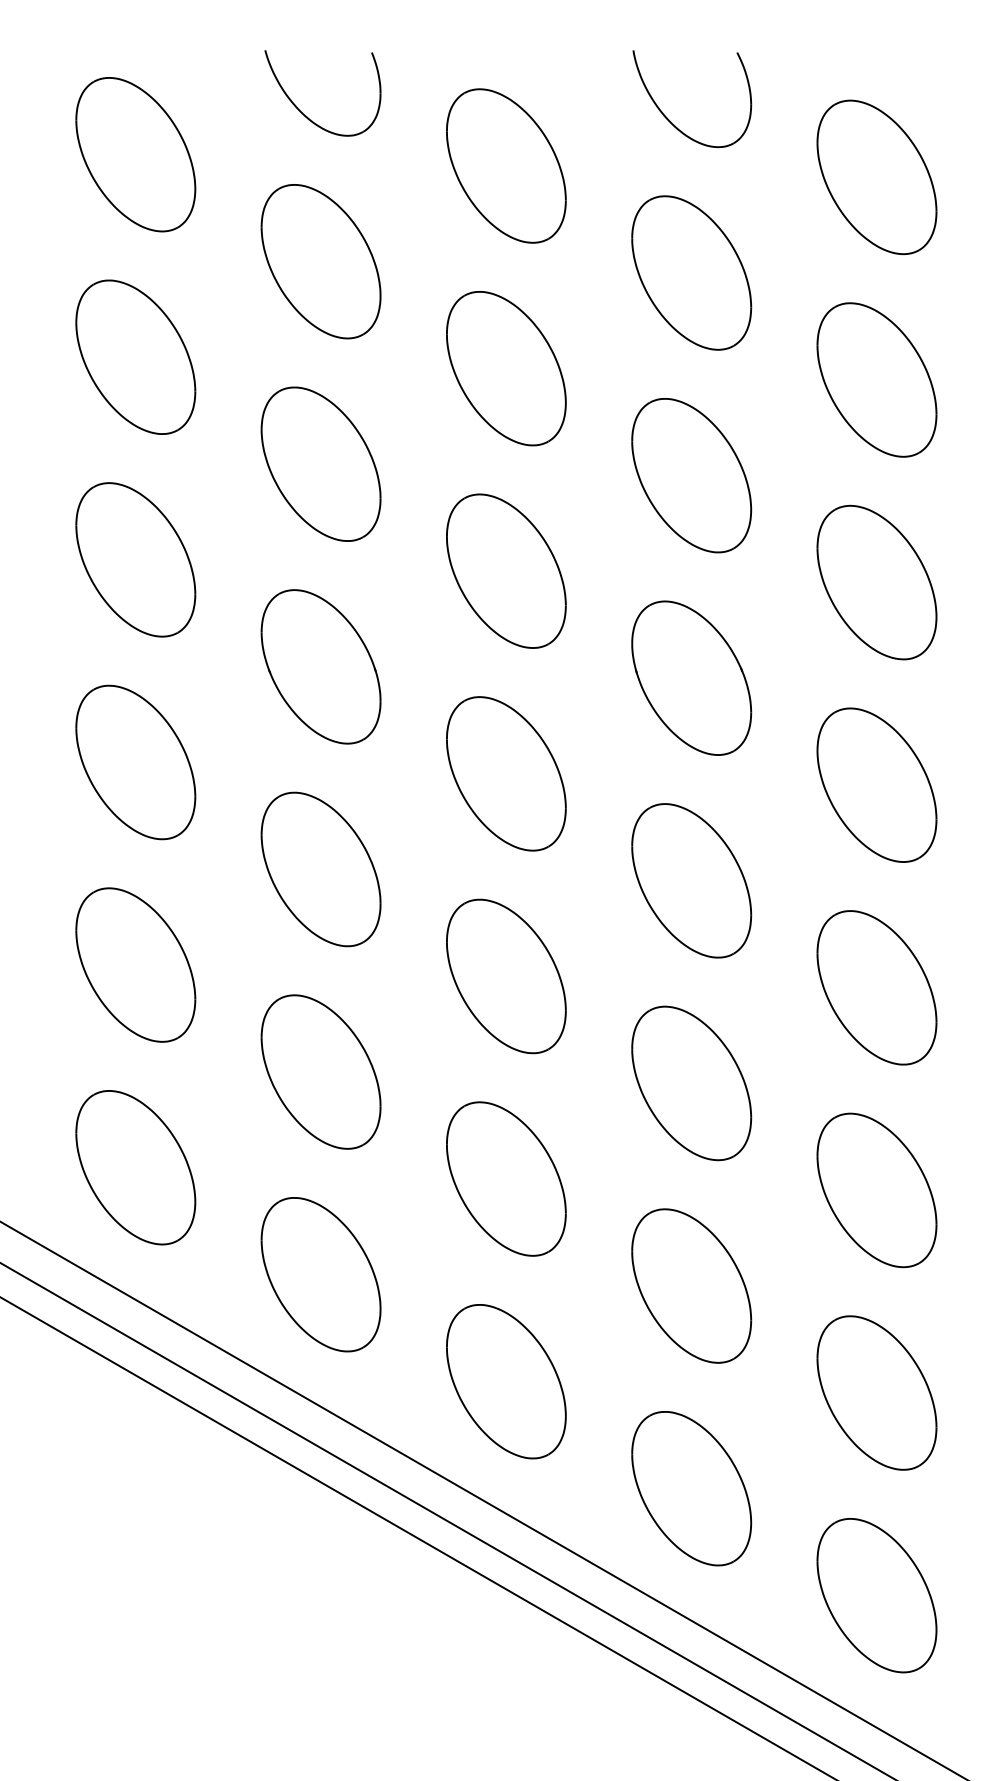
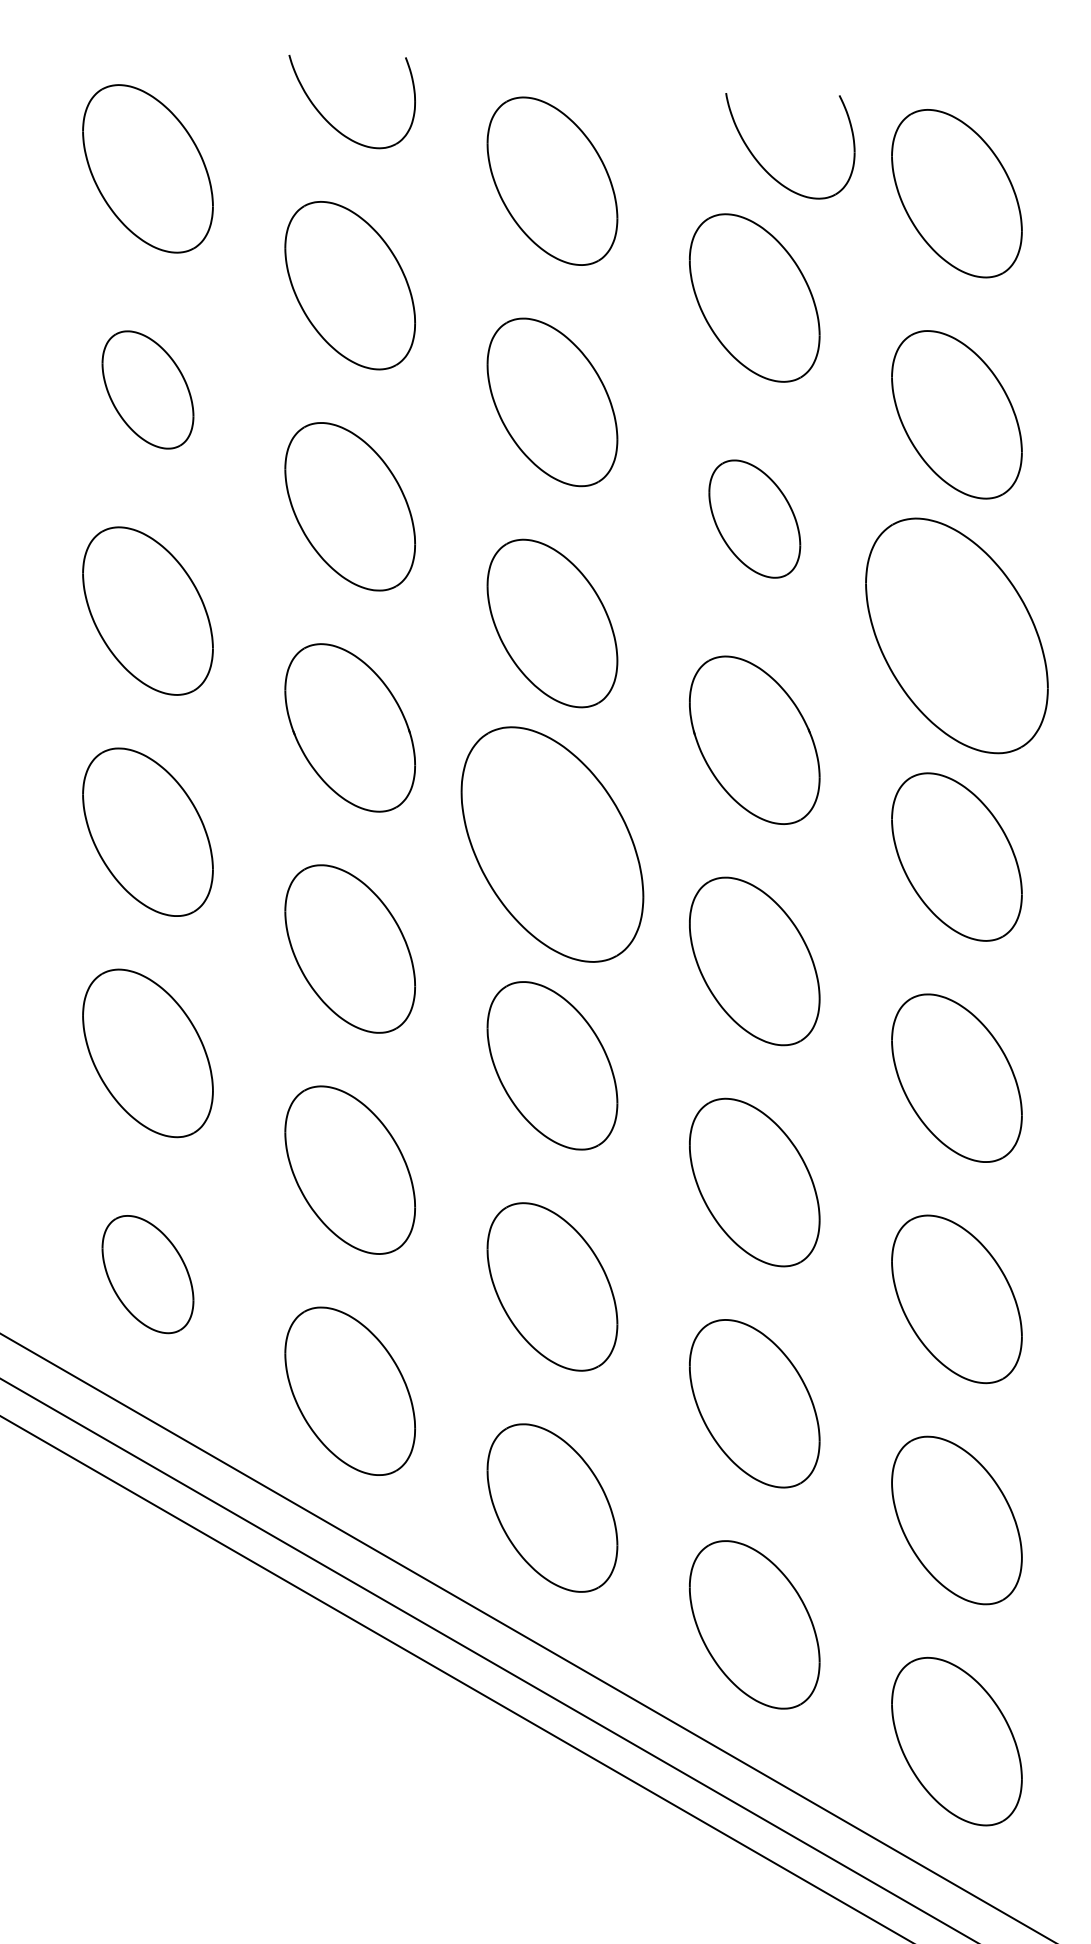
part: (668, 118) -> (764, 167), moved
part: (135, 356) -> (147, 389), size x0.7
part: (691, 475) -> (754, 518), size x0.7
part: (876, 582) -> (956, 635), size x1.4
part: (506, 773) -> (552, 844), size x1.4
part: (135, 1167) -> (147, 1274), size x0.7

